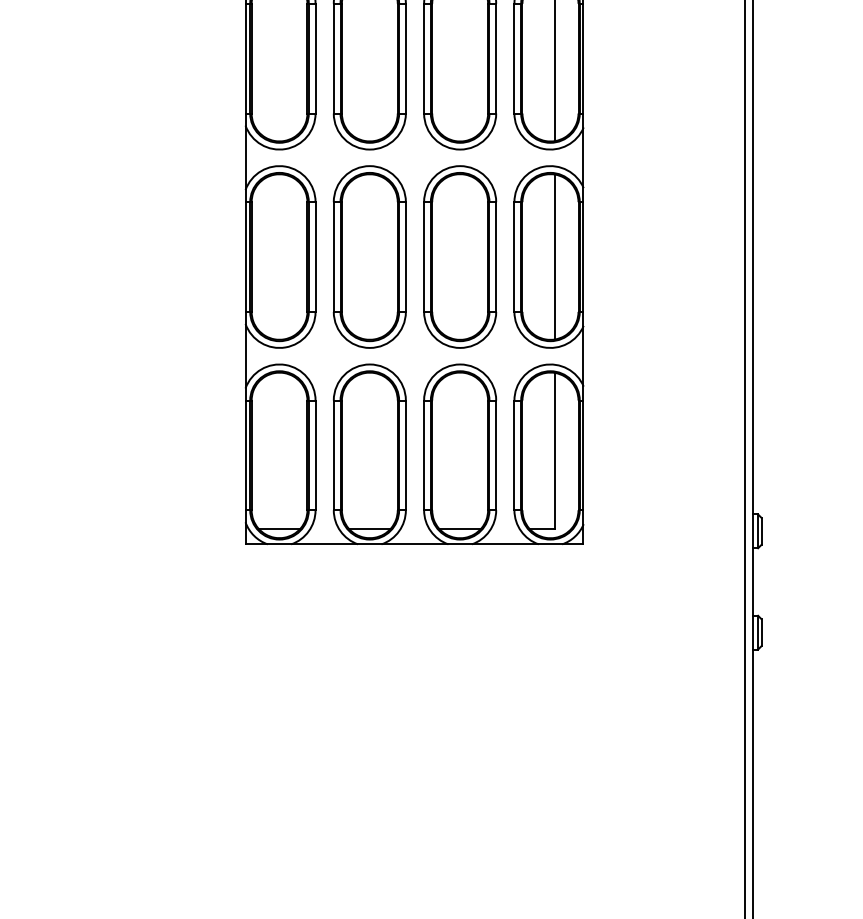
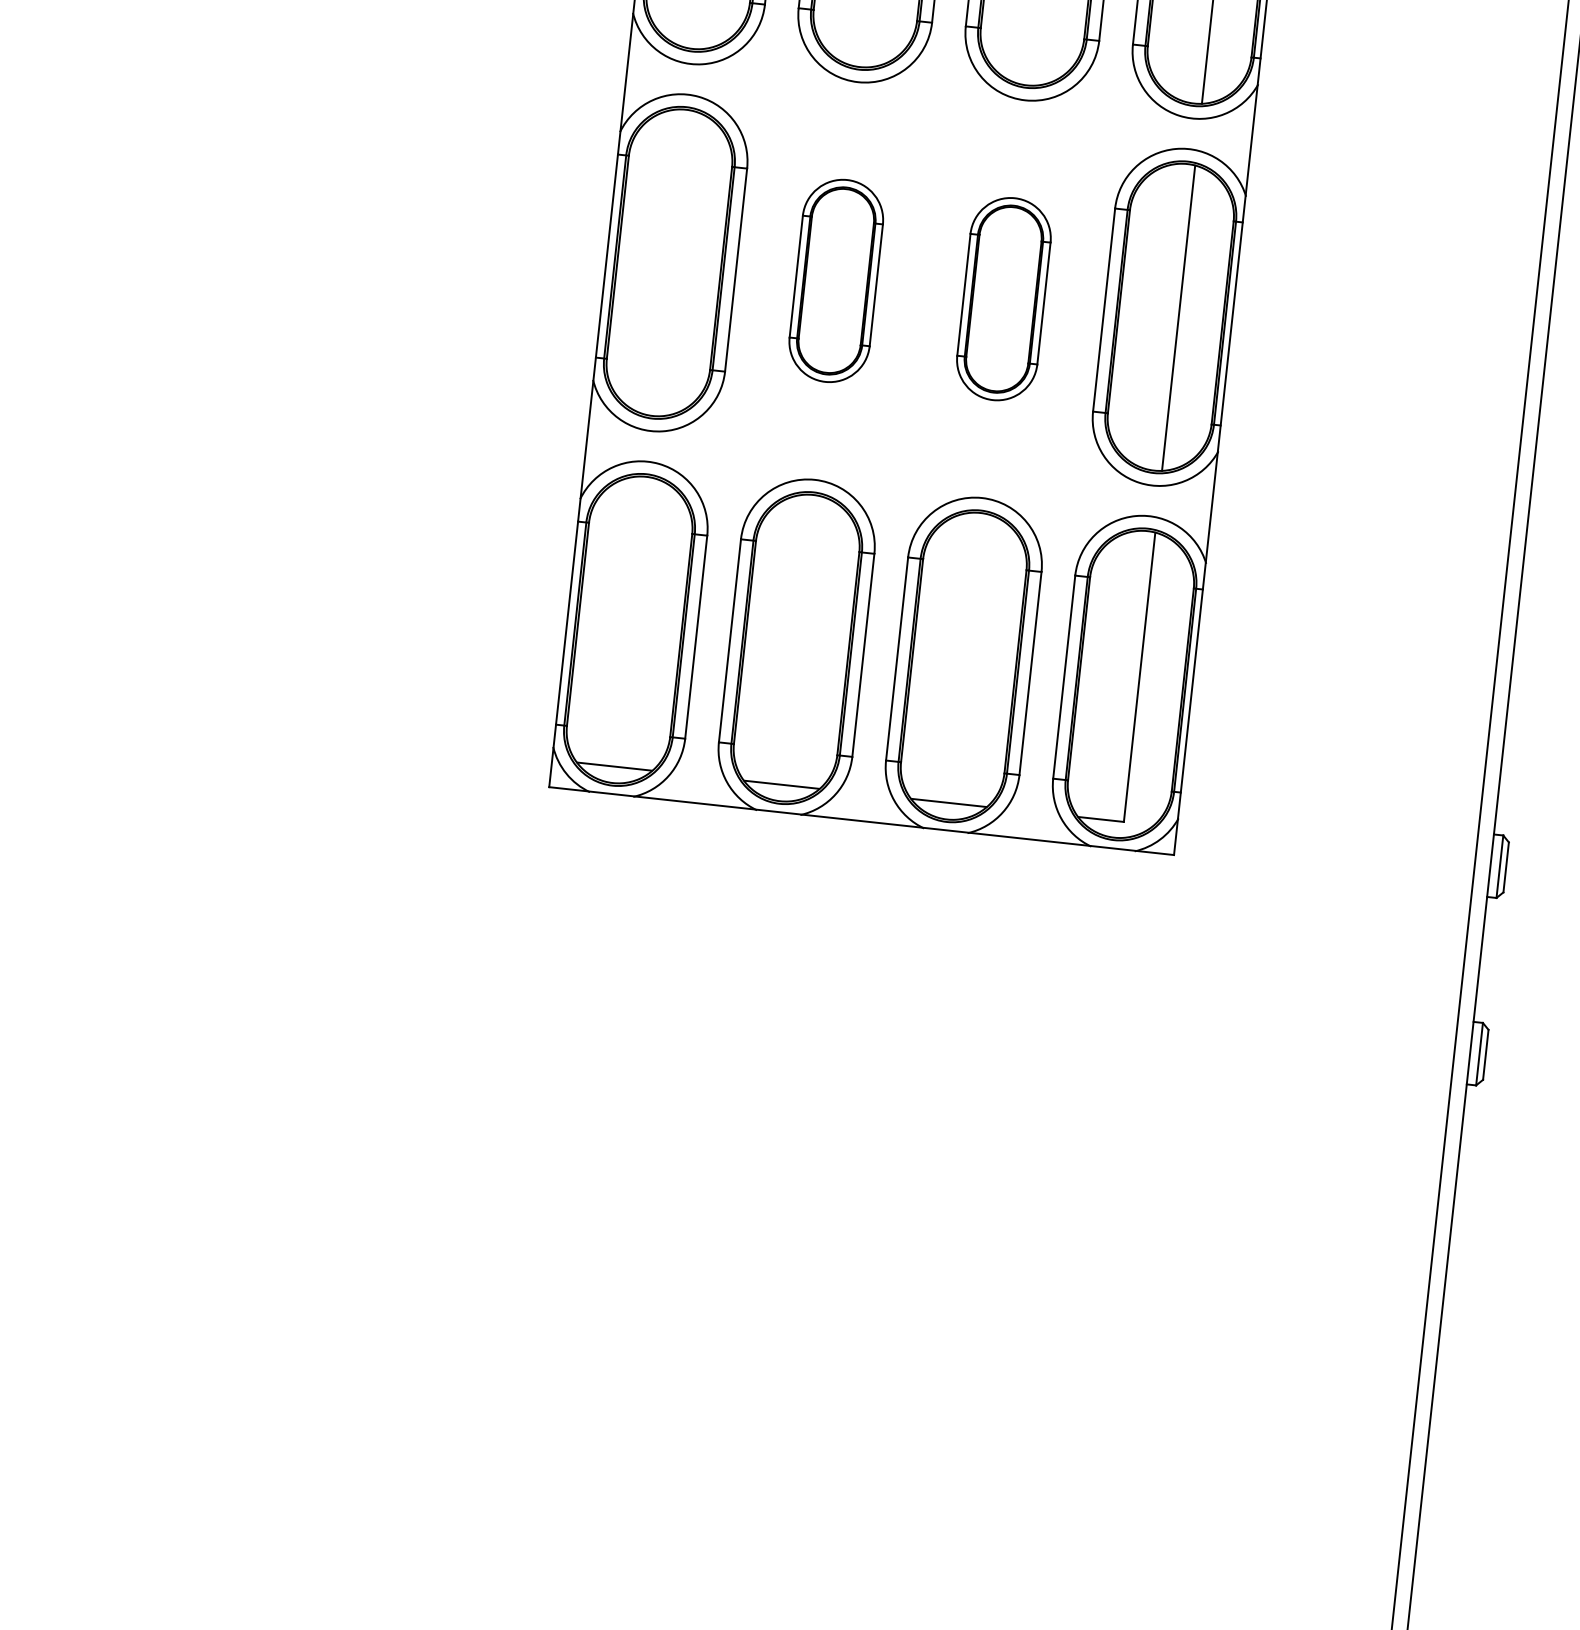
part: (369, 256) -> (836, 279), size x0.6
part: (460, 256) -> (1004, 298), size x0.6

